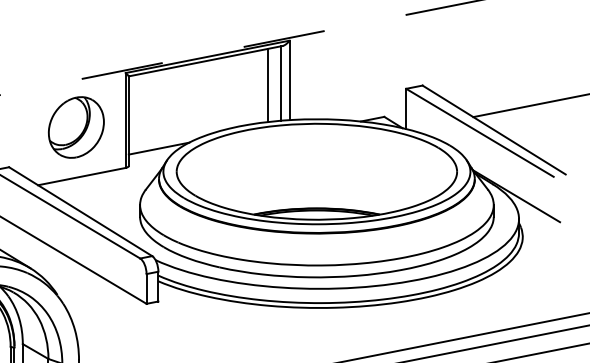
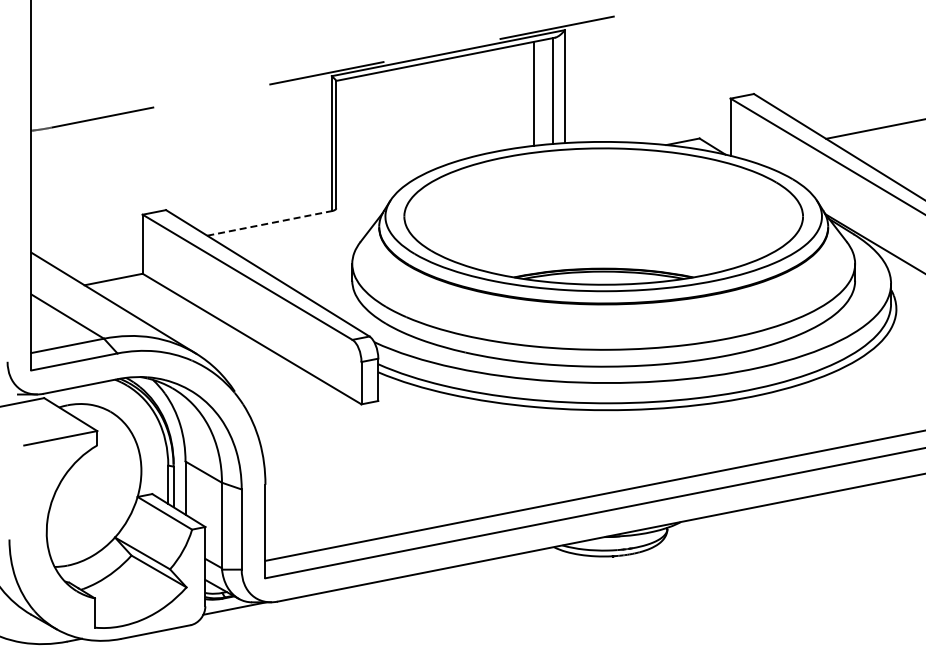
part: (76, 127) -> (261, 153), removed
line: (159, 148) -> (379, 183), removed
line: (82, 176) -> (270, 223), solid -> dashed

